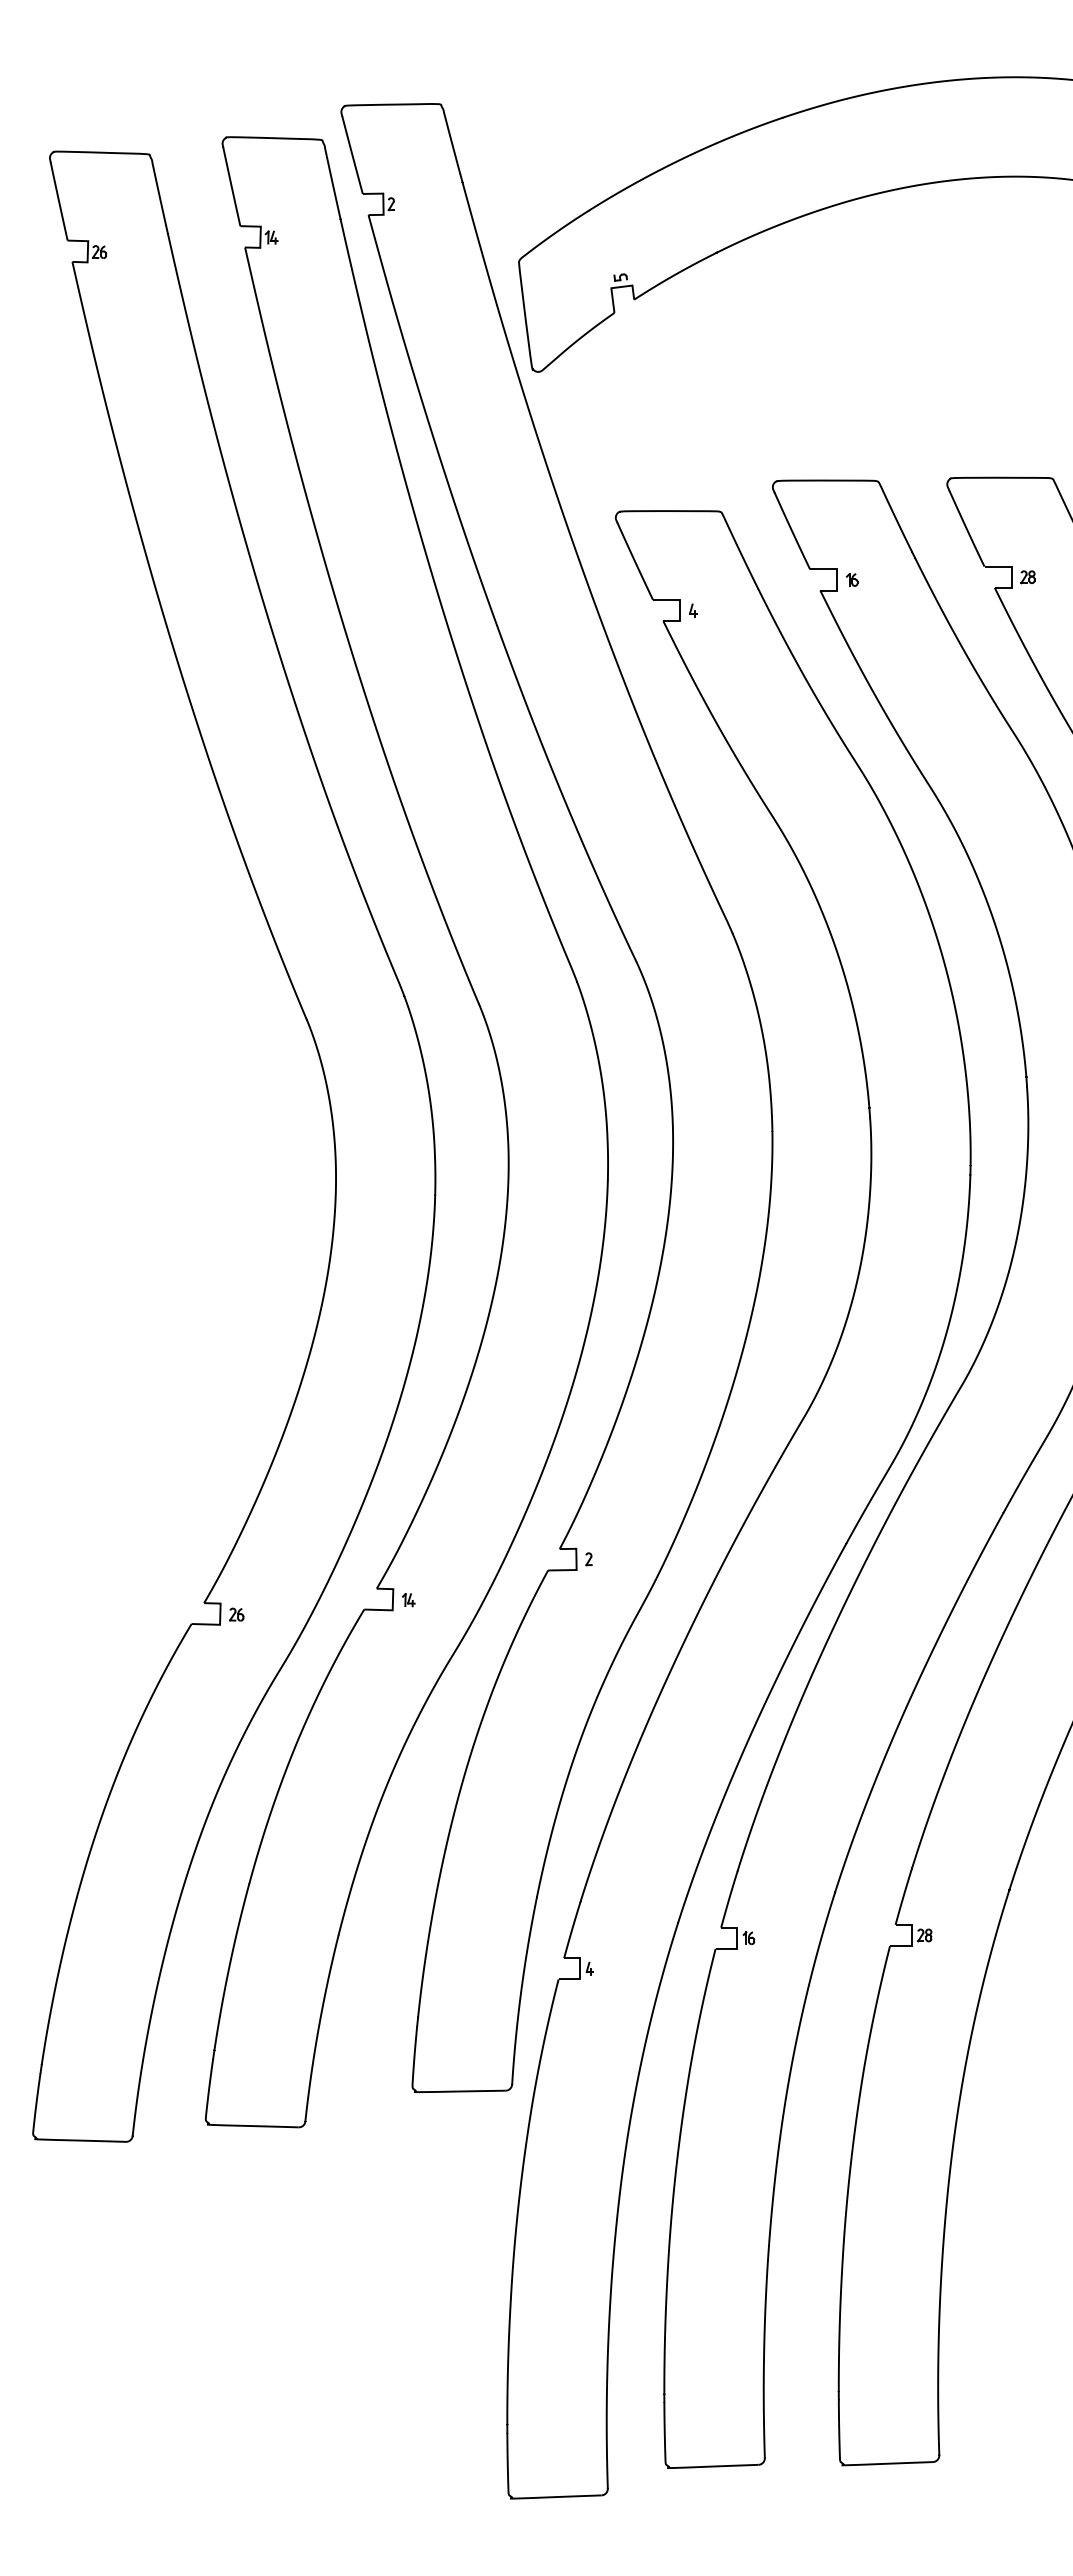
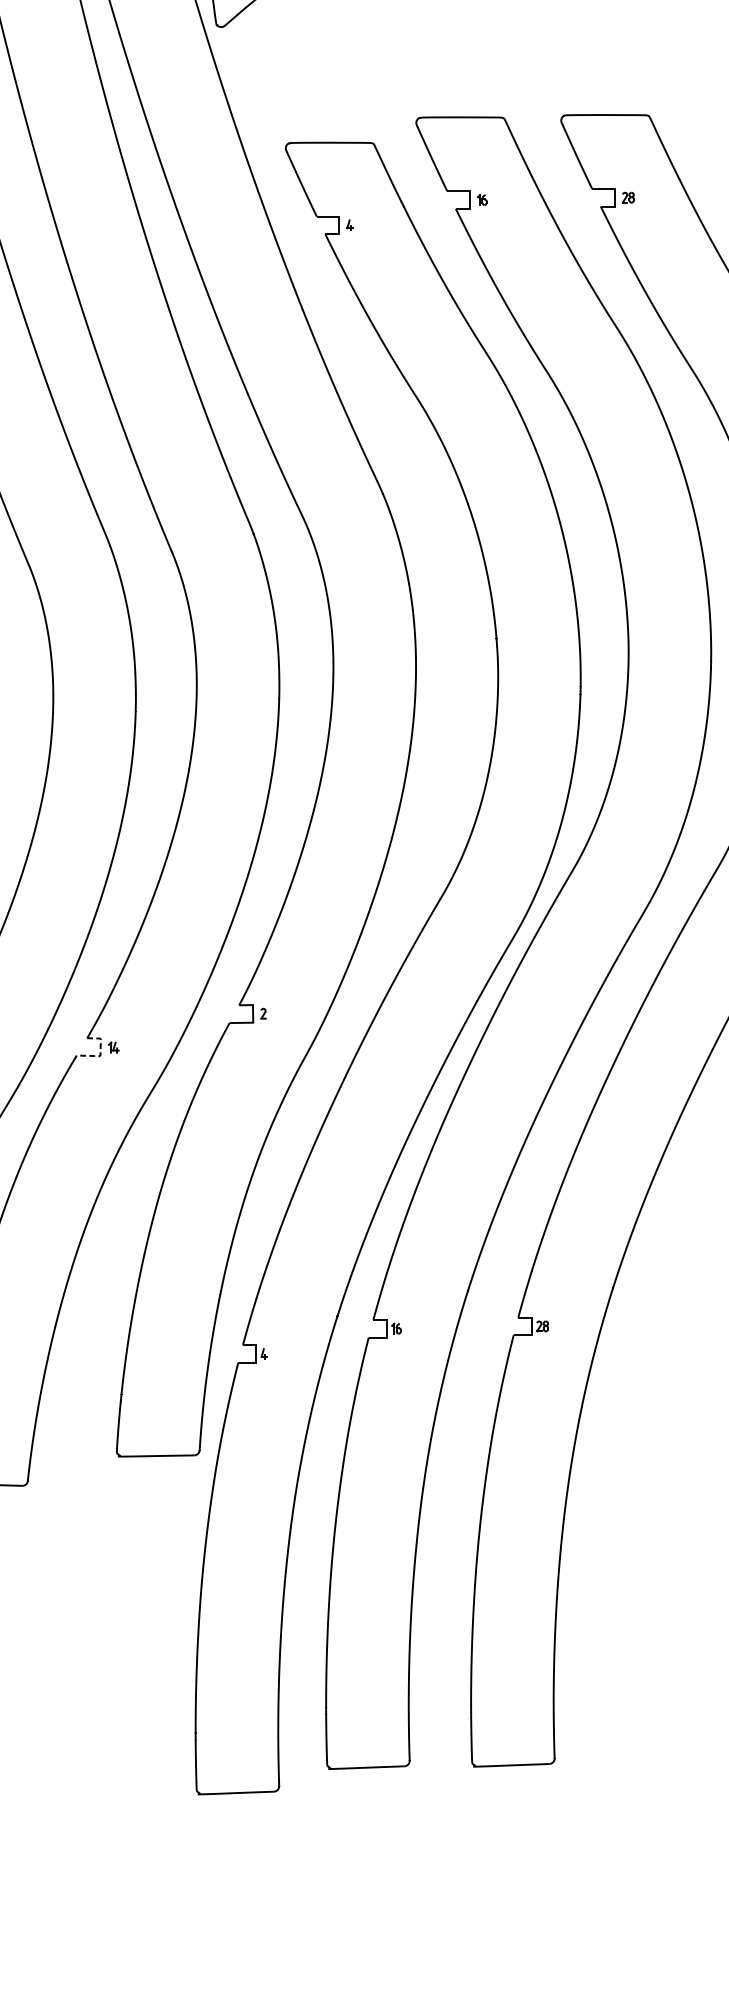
line: (392, 1605) -> (100, 1052), solid -> dashed

